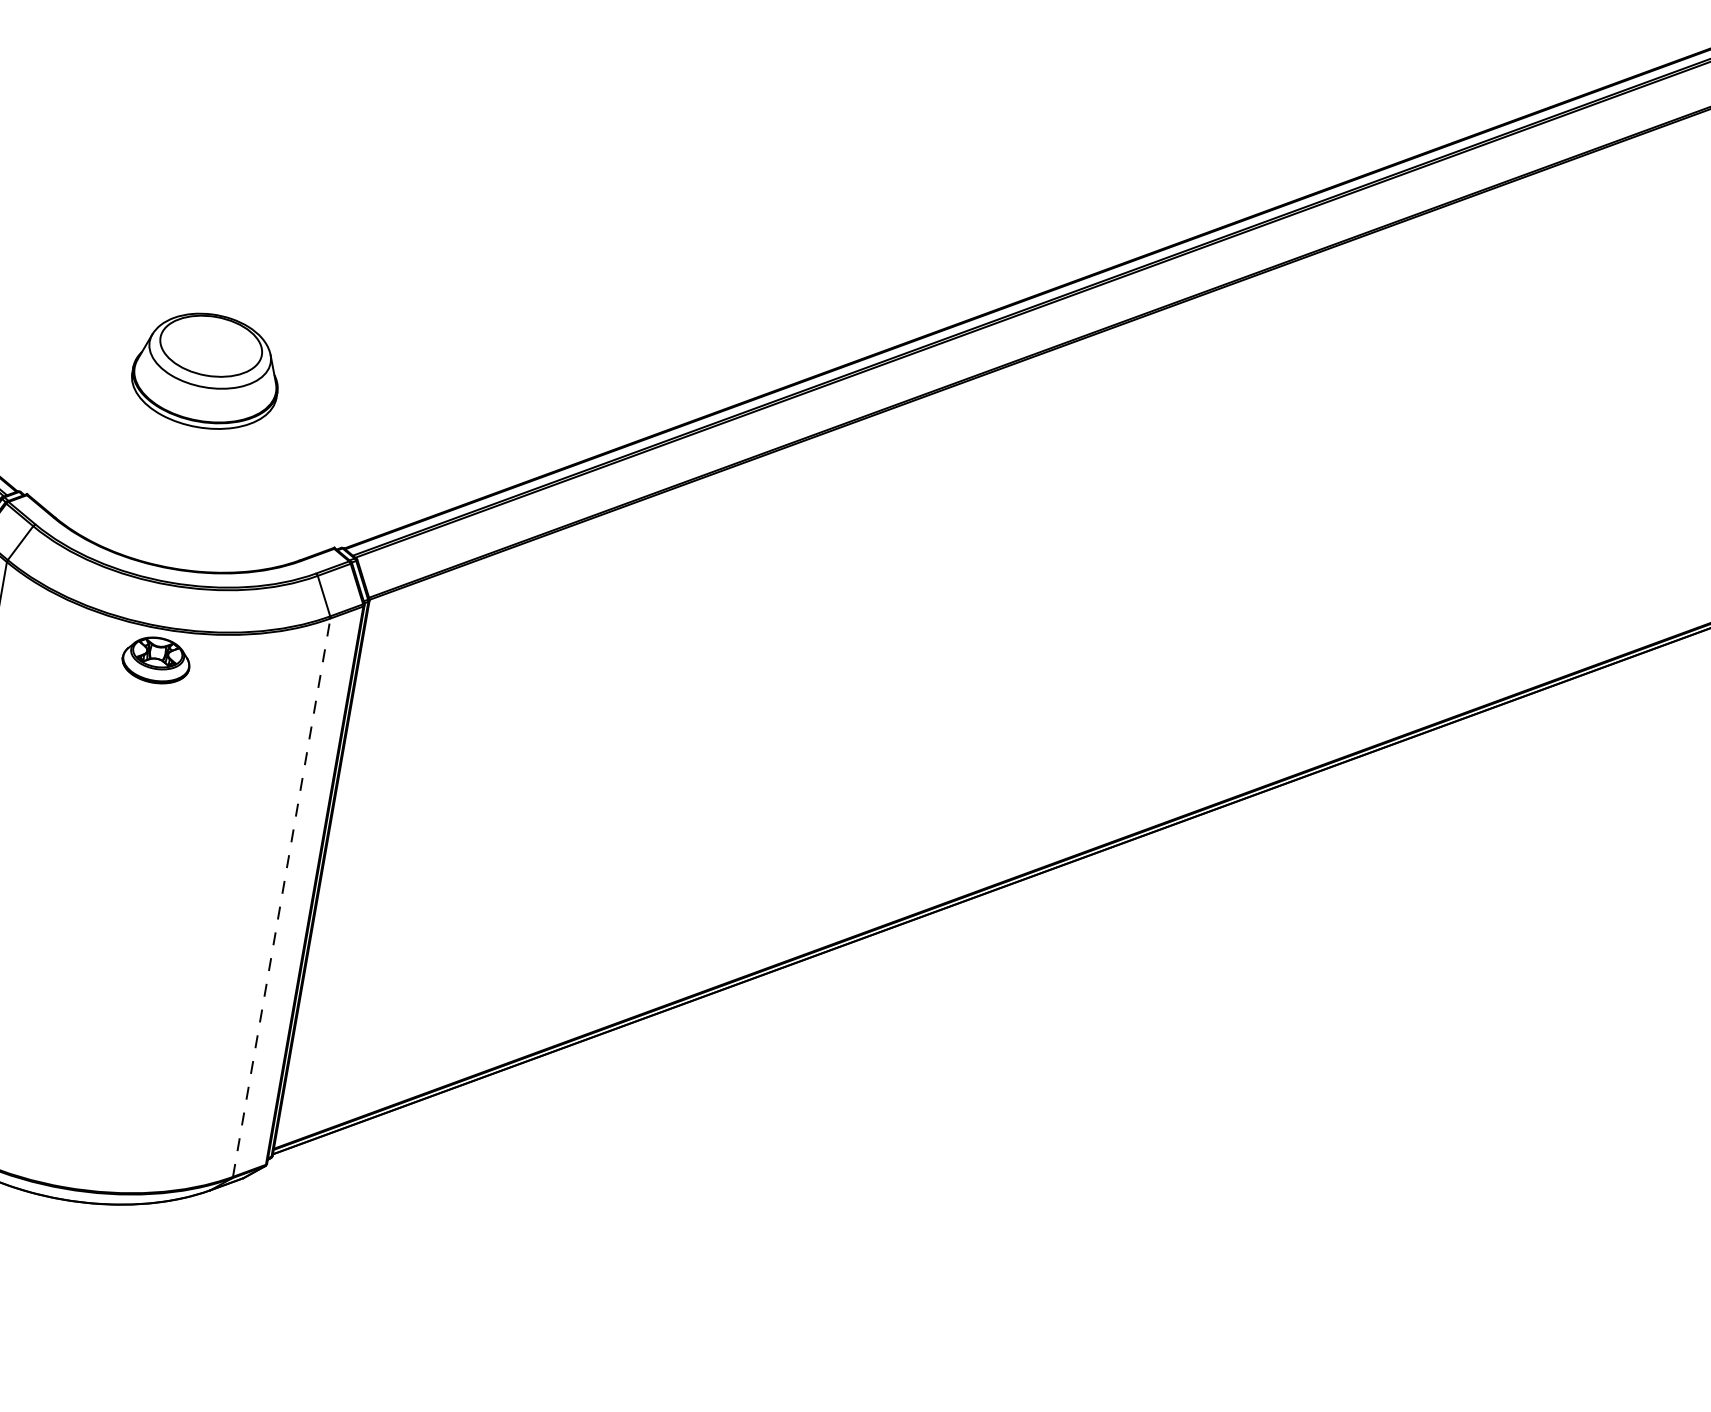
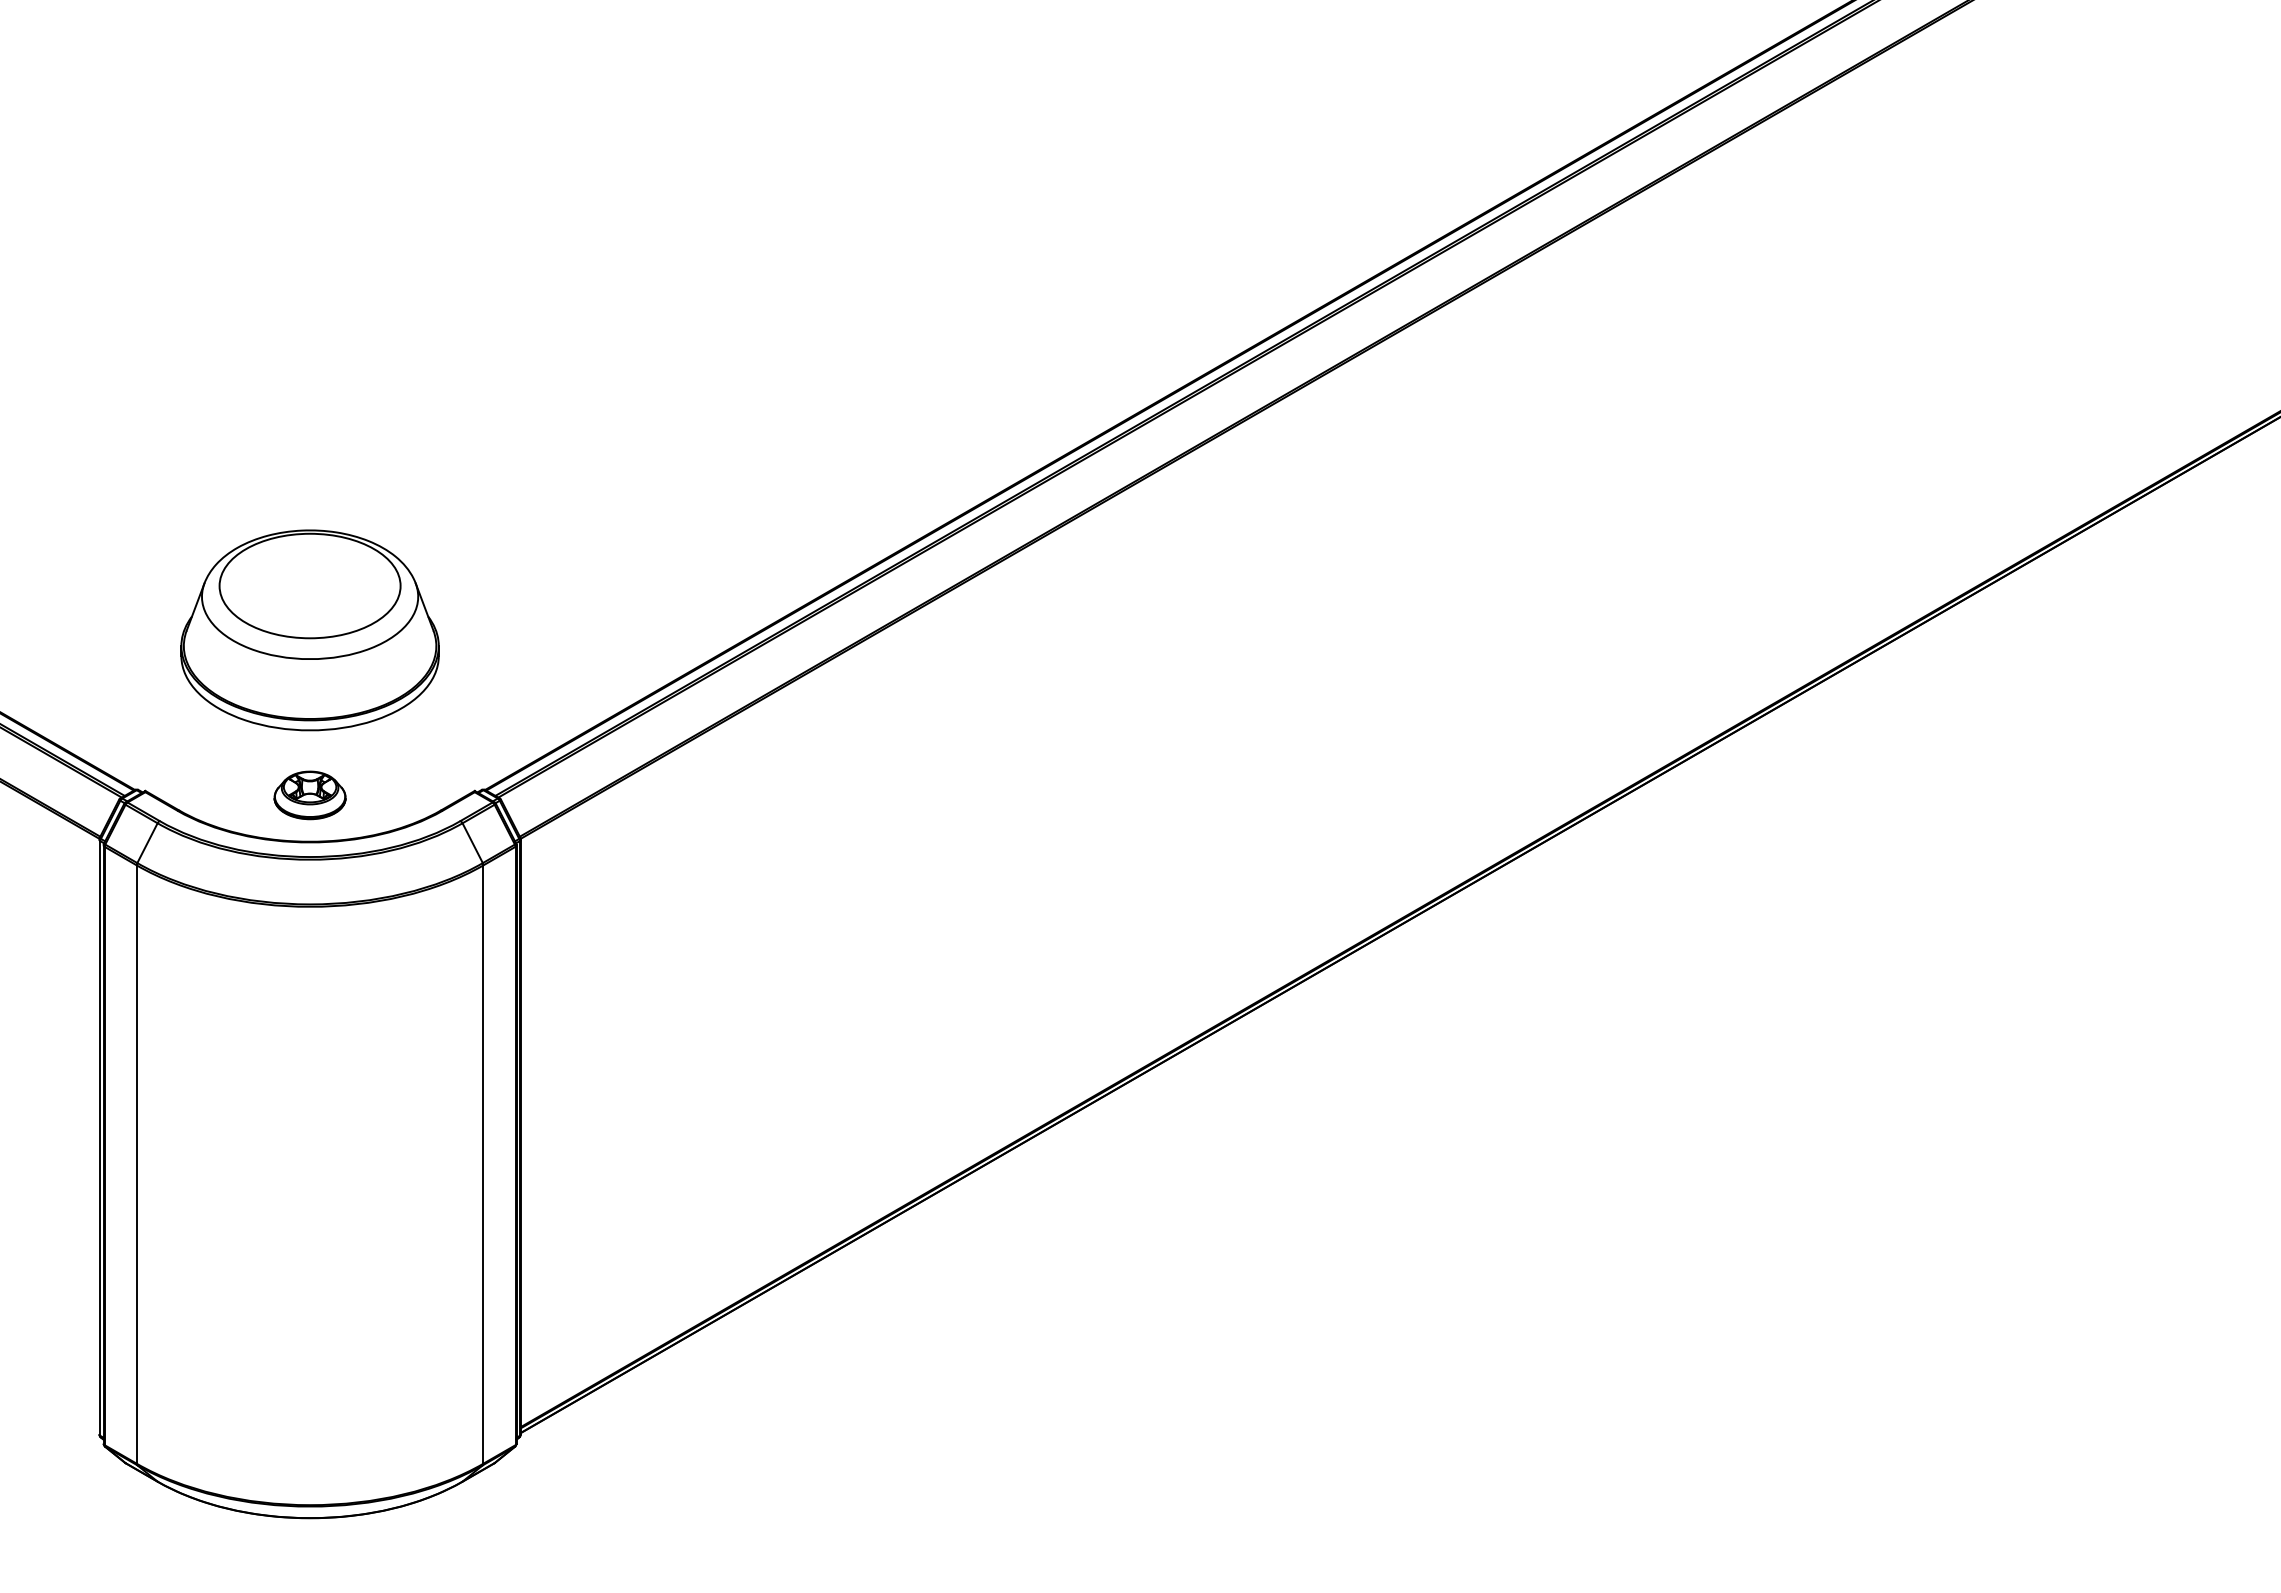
part: (206, 371) -> (309, 630), size x1.67
part: (155, 660) -> (309, 795), moved
line: (281, 897) -> (483, 1164), dashed -> solid

